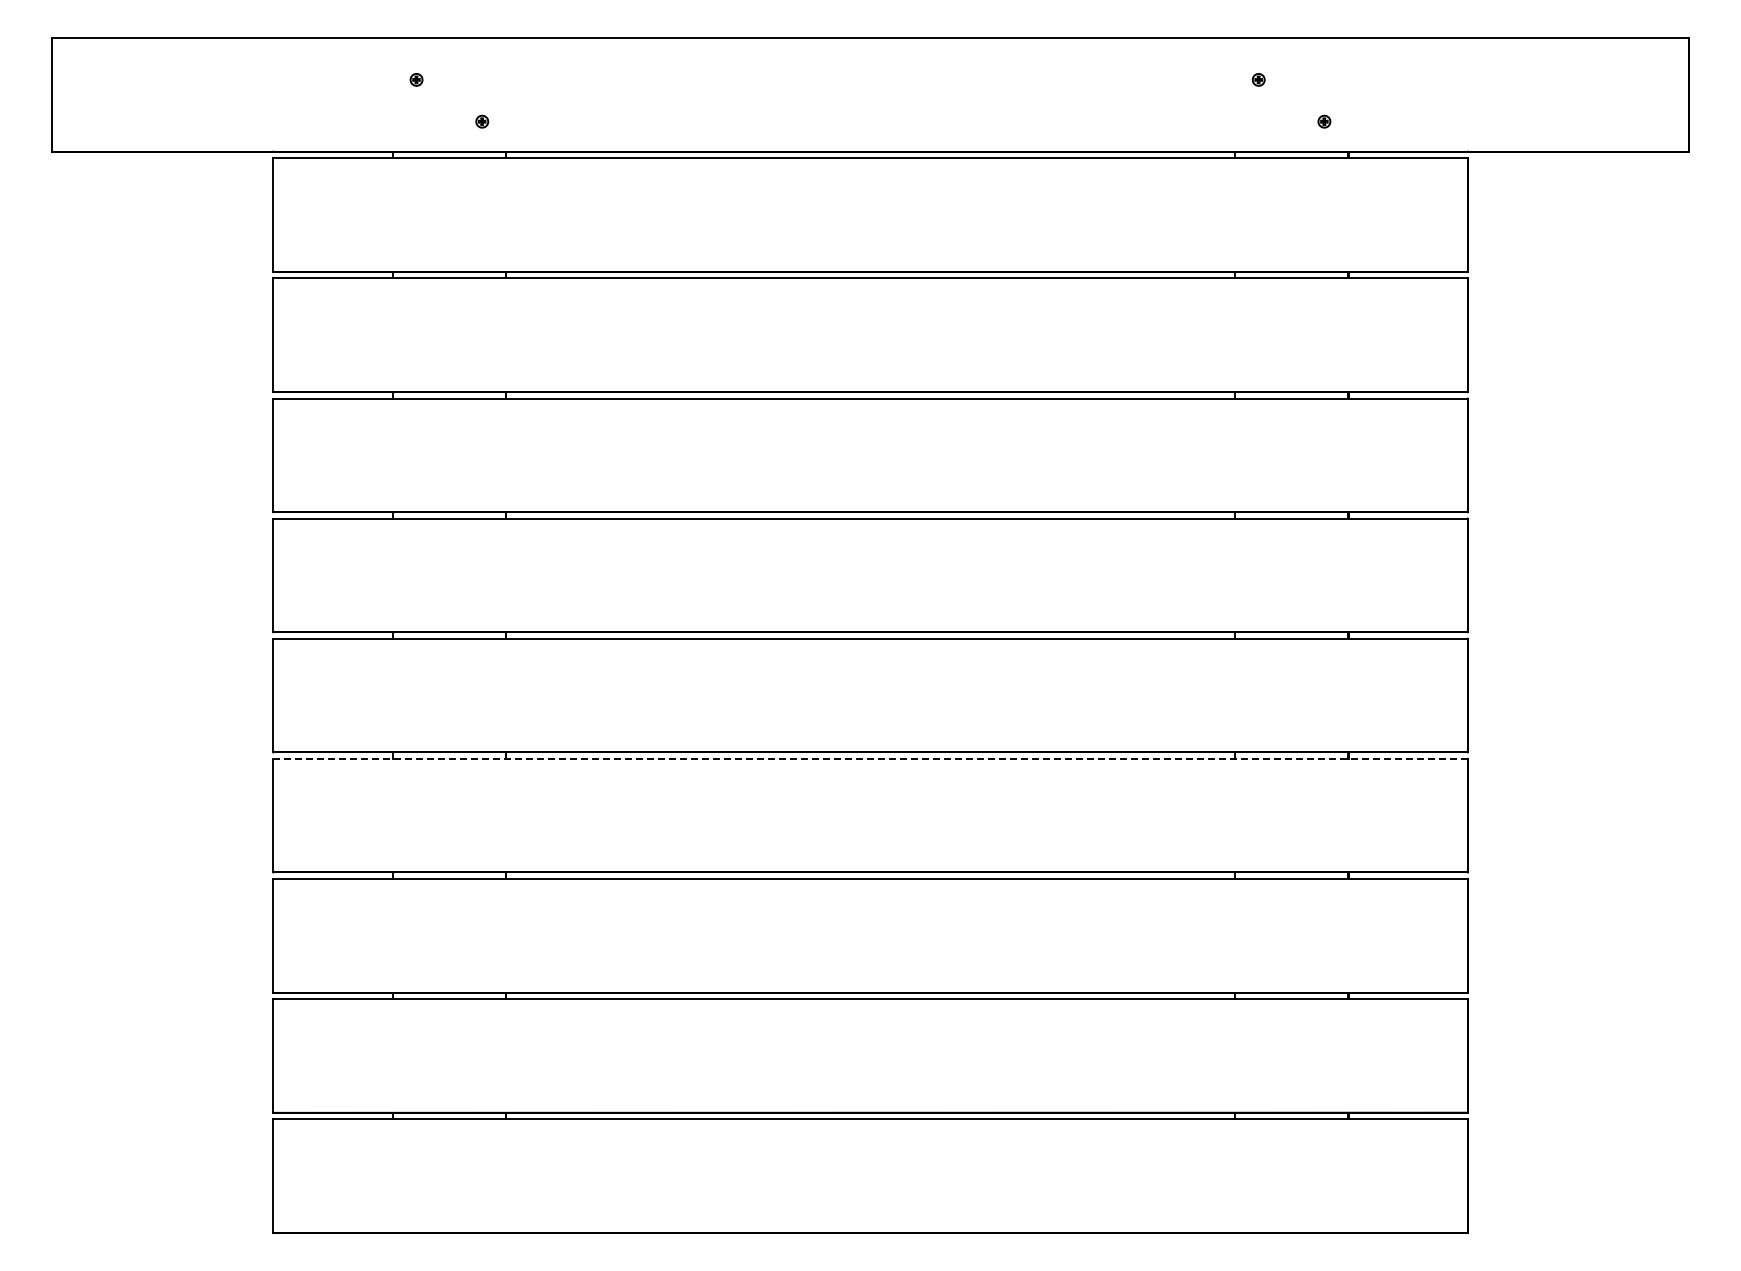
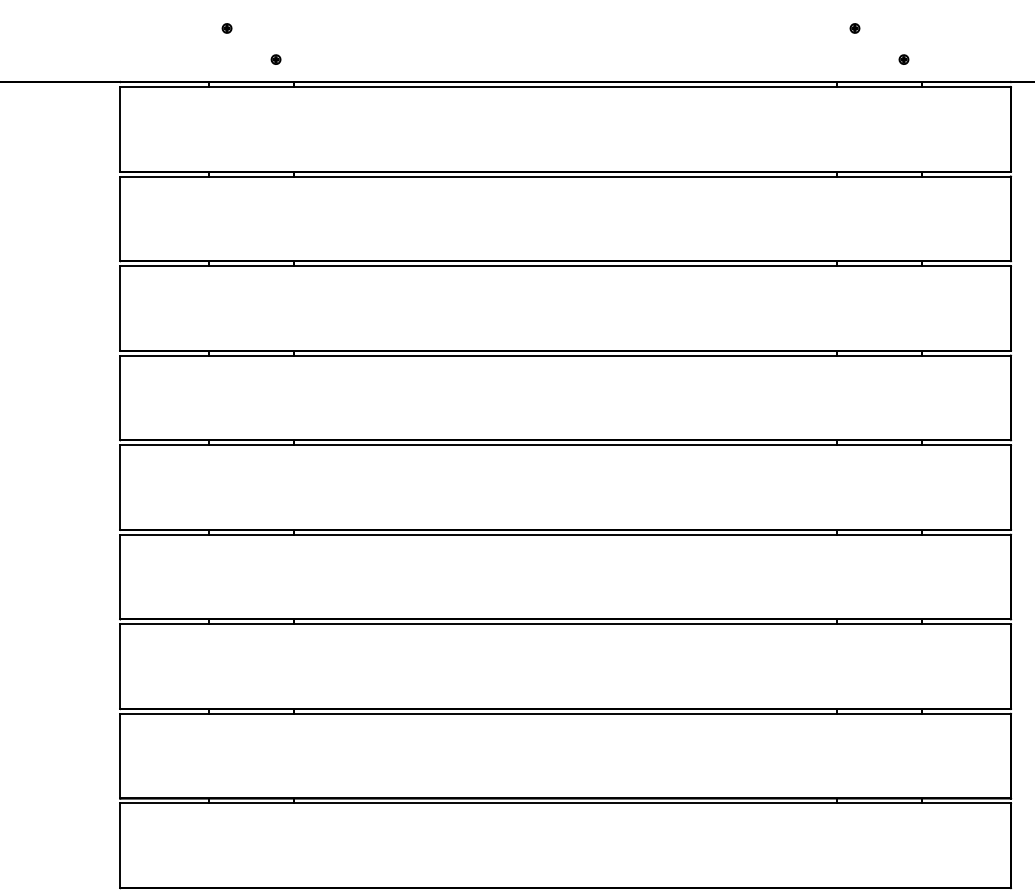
line: (870, 758) -> (565, 534), dashed -> solid

